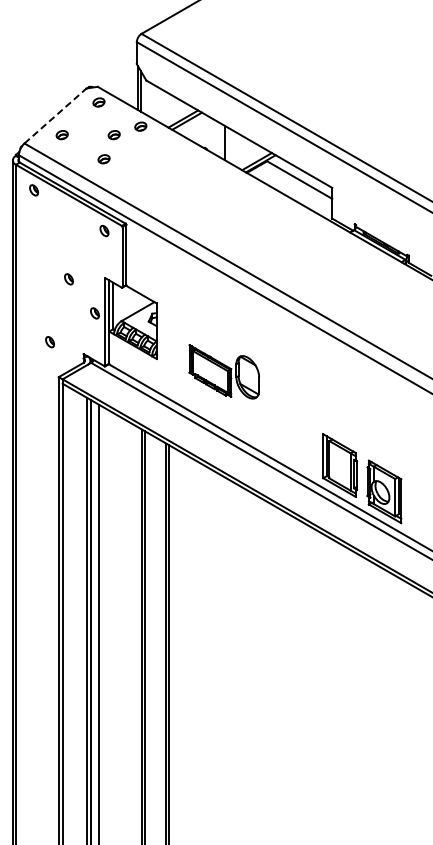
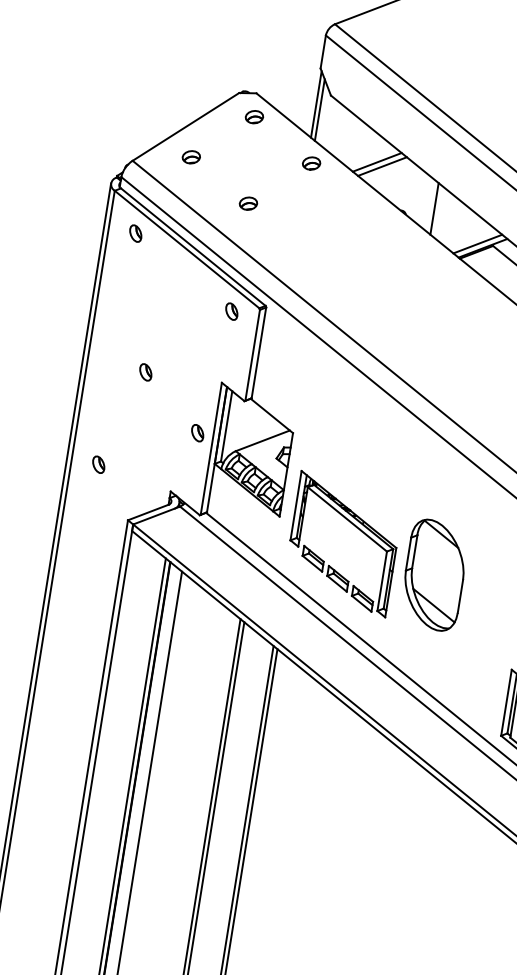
line: (55, 115) -> (185, 126), dashed -> solid
part: (113, 135) -> (268, 170), removed
part: (68, 279) -> (145, 372), moved
part: (49, 342) -> (97, 465), moved
part: (224, 371) -> (378, 551), size x1.67

